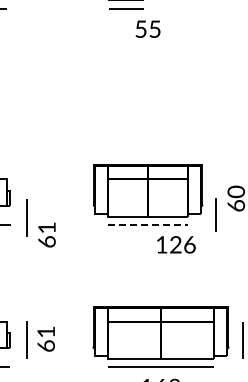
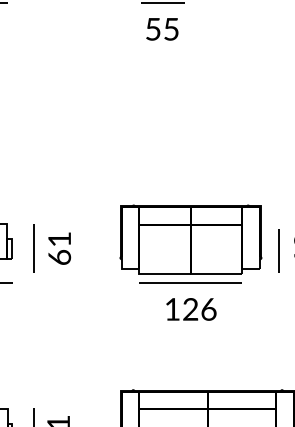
text: (147, 28) -> (161, 28), moved
line: (215, 214) -> (278, 250), moved
line: (26, 217) -> (32, 247), moved
line: (148, 224) -> (191, 283), dashed -> solid
text: (46, 234) -> (58, 247), moved
text: (176, 244) -> (191, 308), moved

